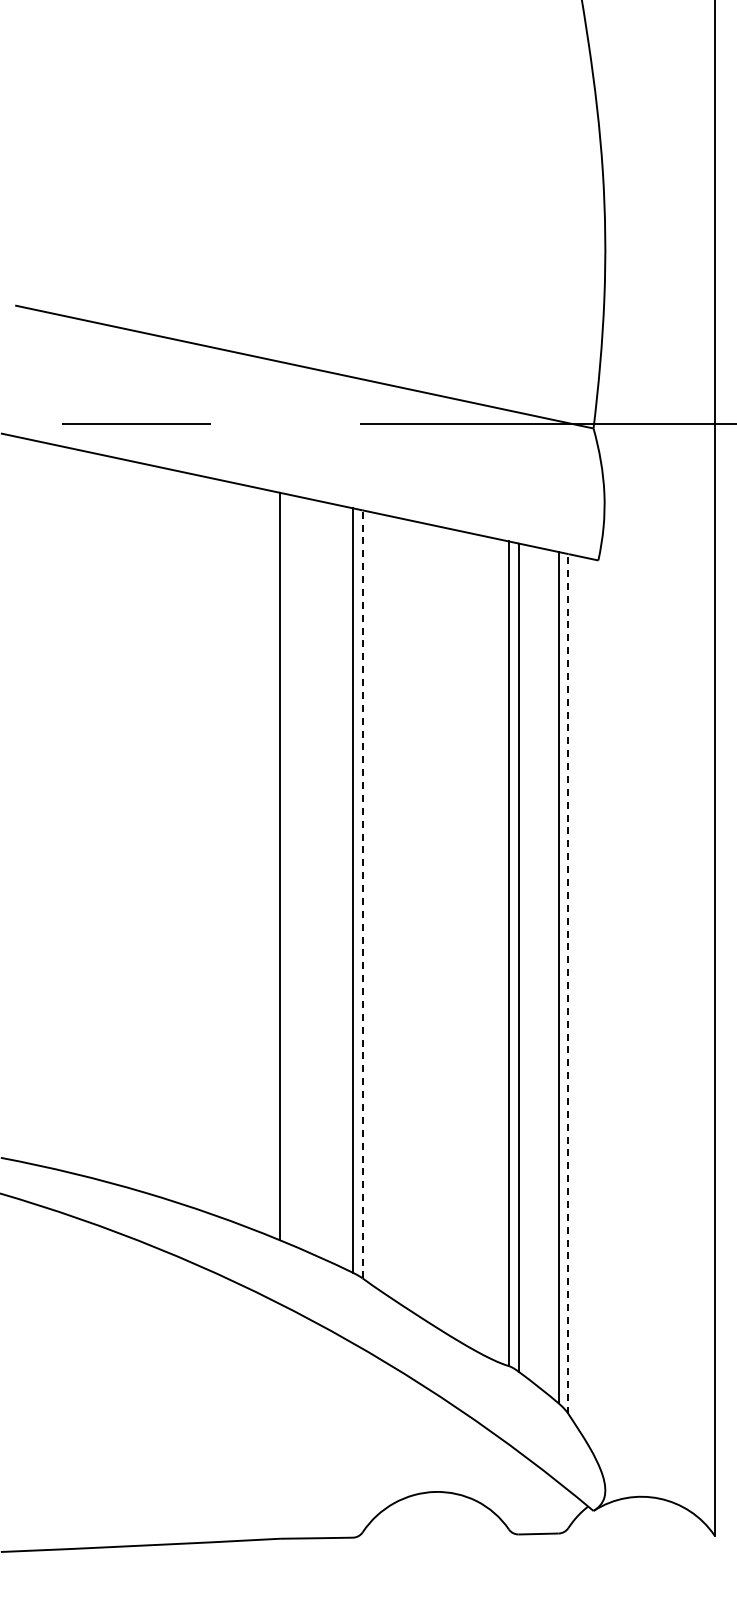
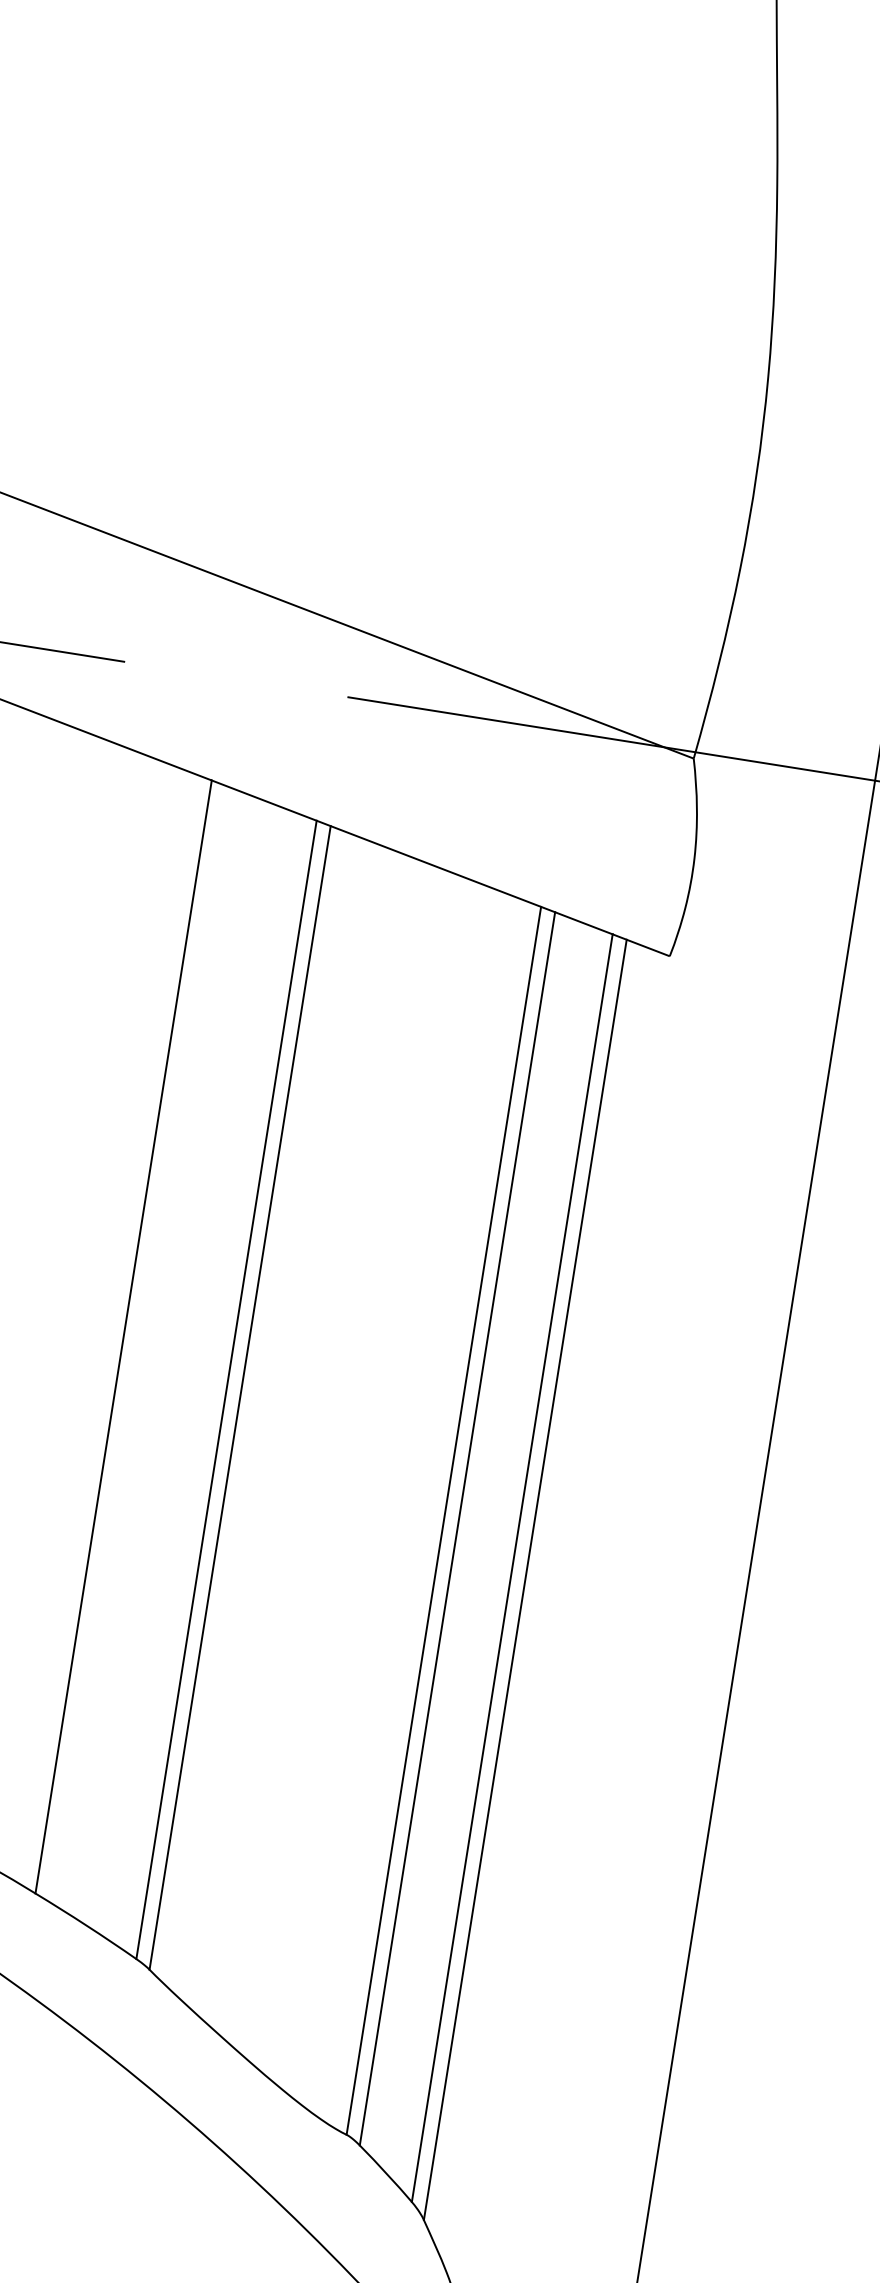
line: (362, 893) -> (240, 1396), dashed -> solid
line: (568, 984) -> (525, 1580), dashed -> solid

